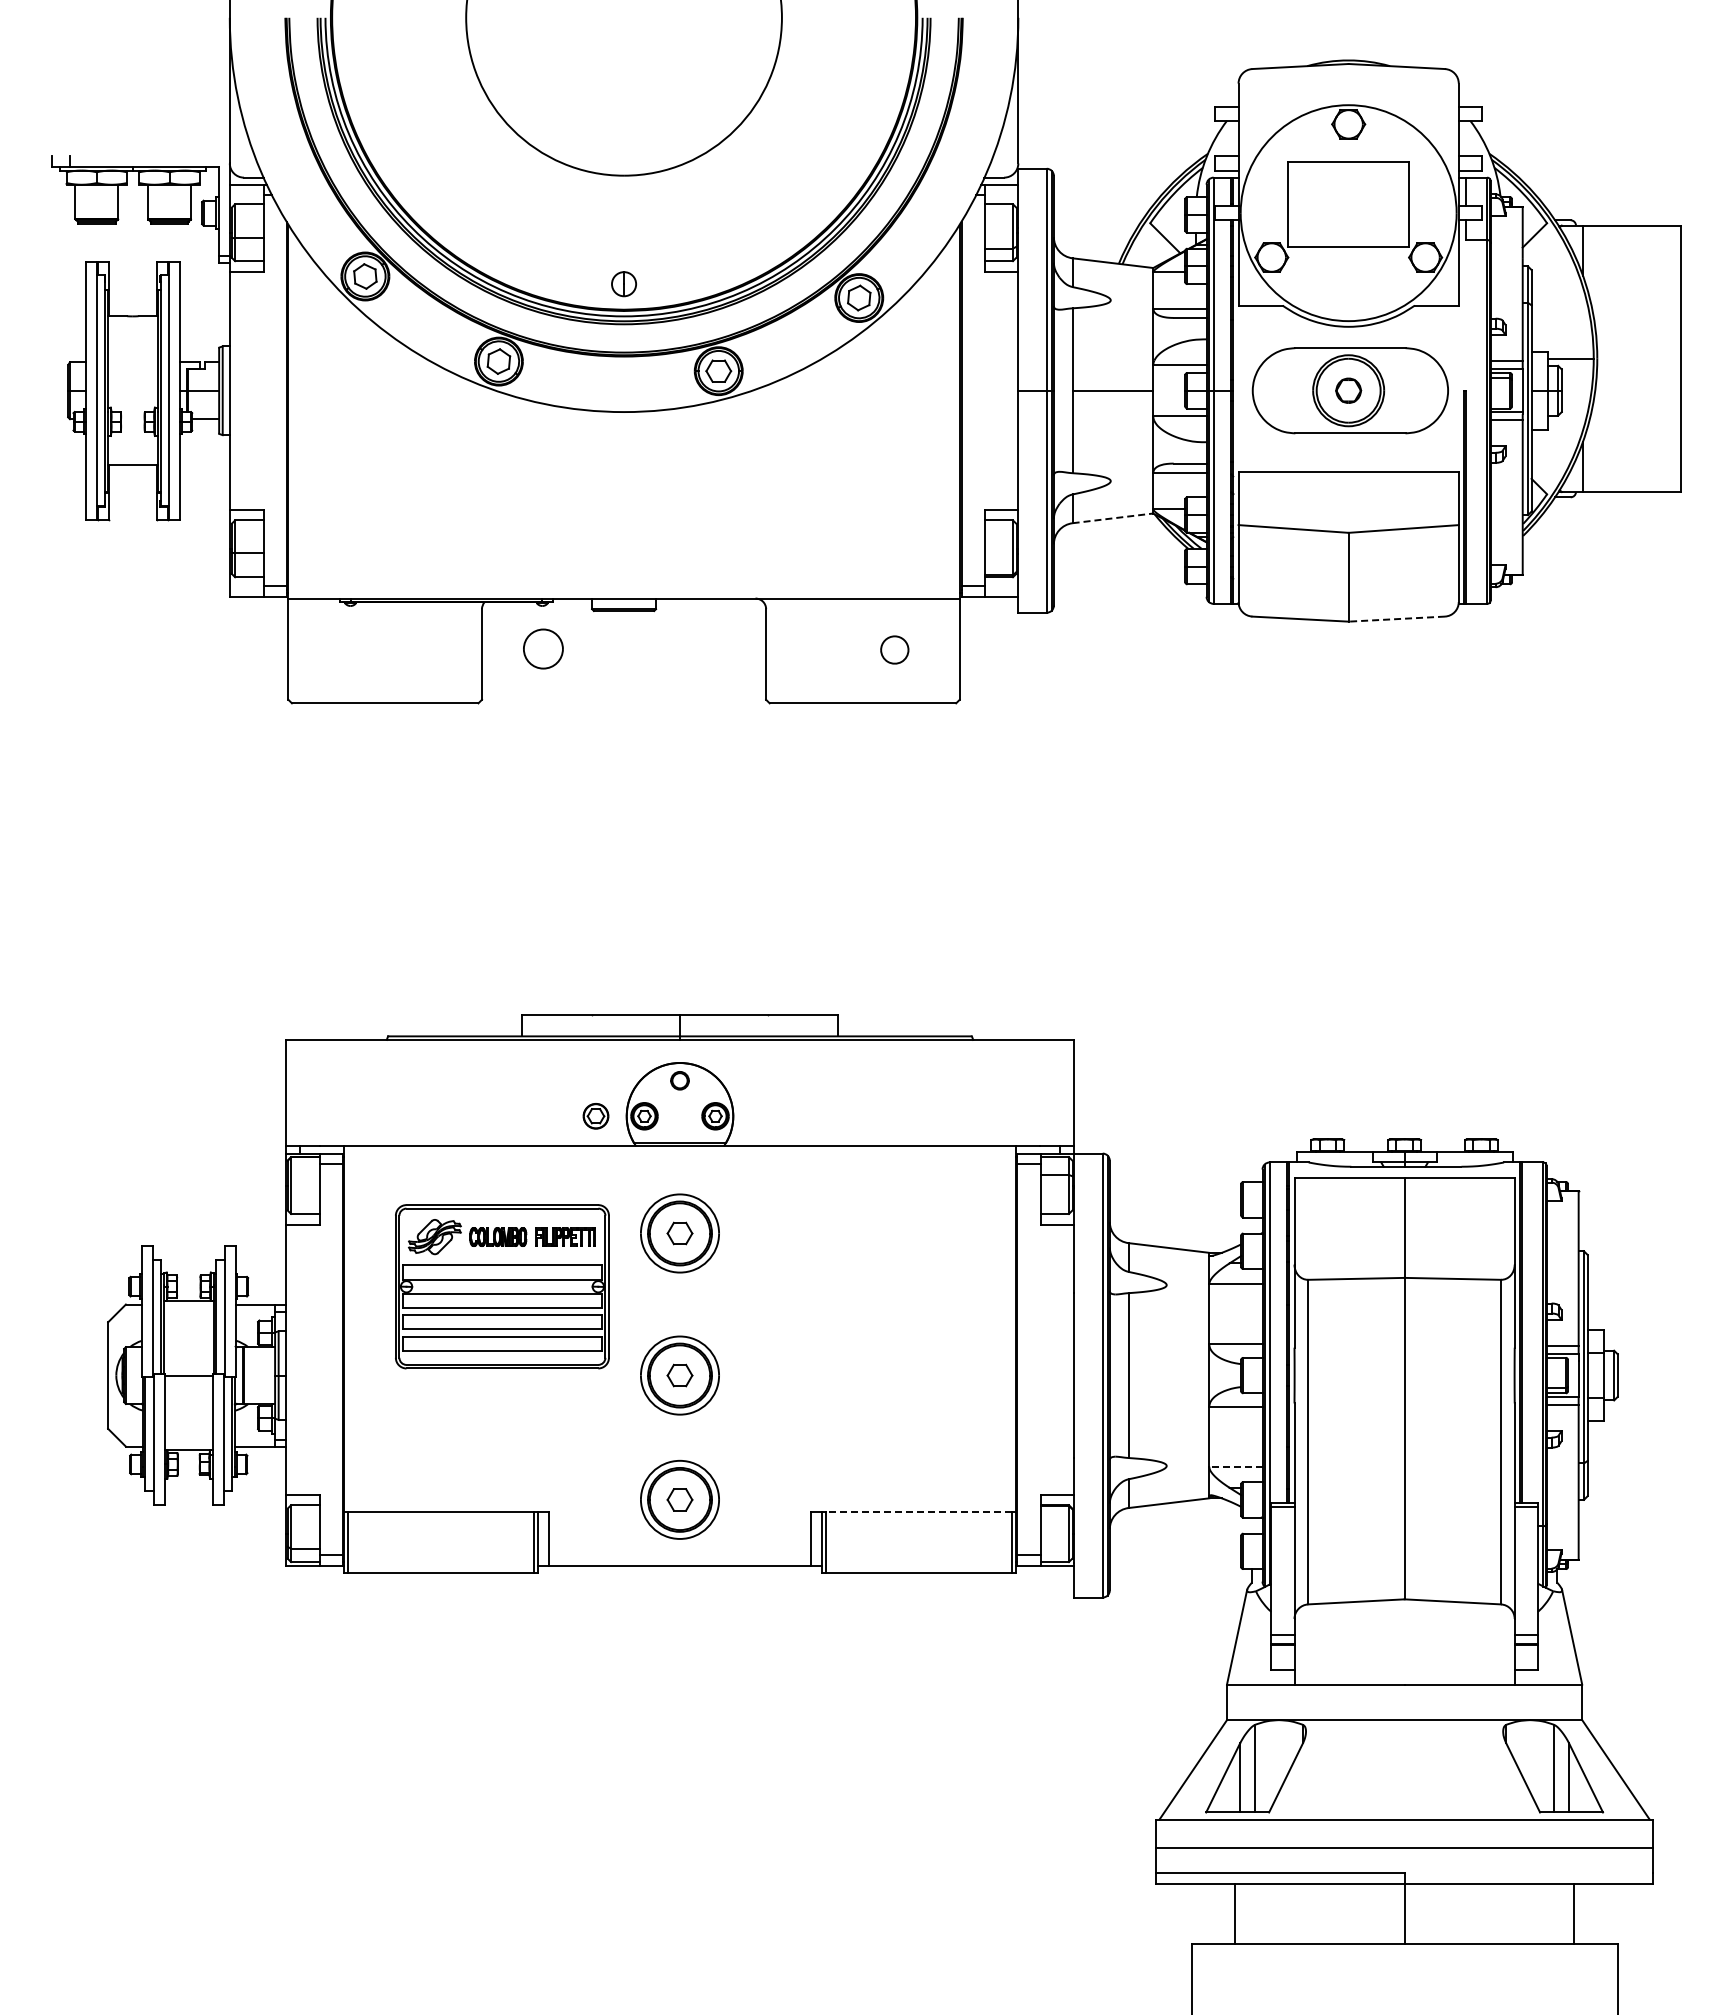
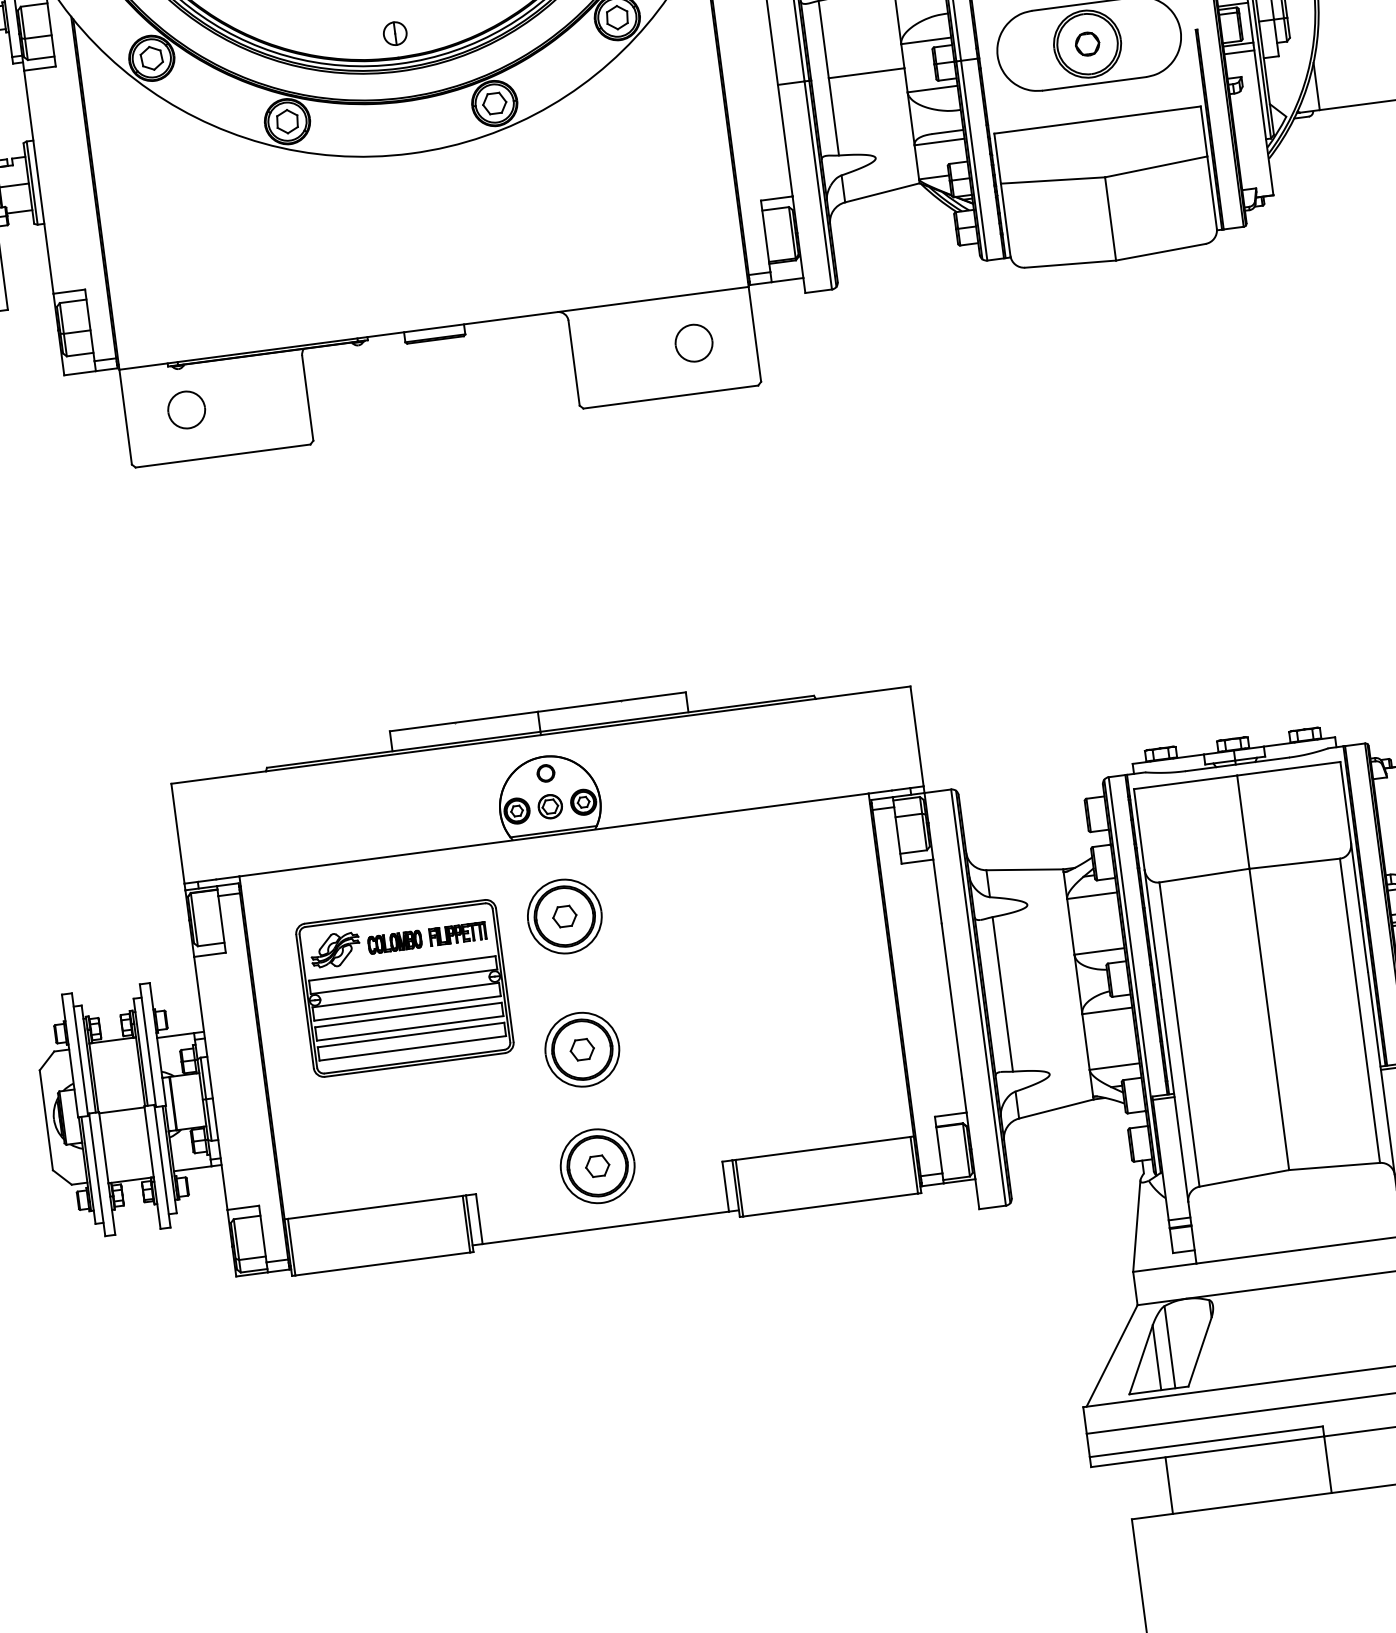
line: (1112, 518) -> (881, 193), dashed -> solid
line: (1396, 619) -> (1160, 252), dashed -> solid
part: (543, 648) -> (186, 409), moved
part: (894, 649) -> (693, 342), size x1.43
part: (595, 1116) -> (549, 806), moved
line: (1235, 1466) -> (1114, 1066), dashed -> solid
line: (918, 1512) -> (822, 1148), dashed -> solid

